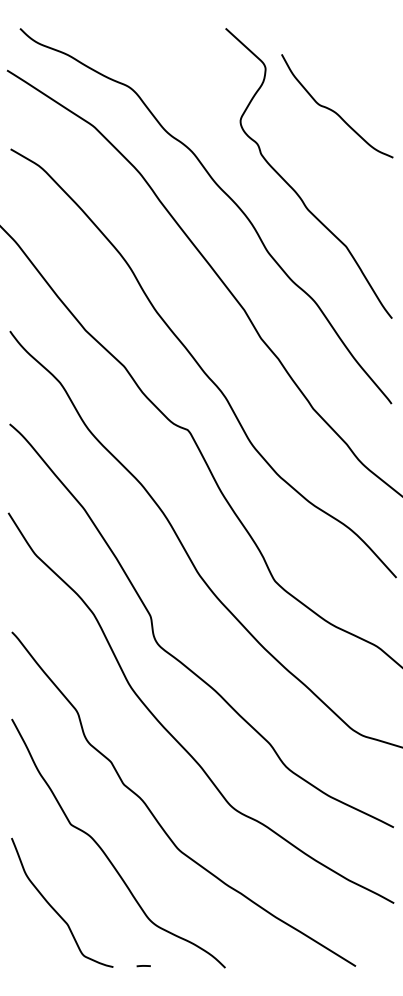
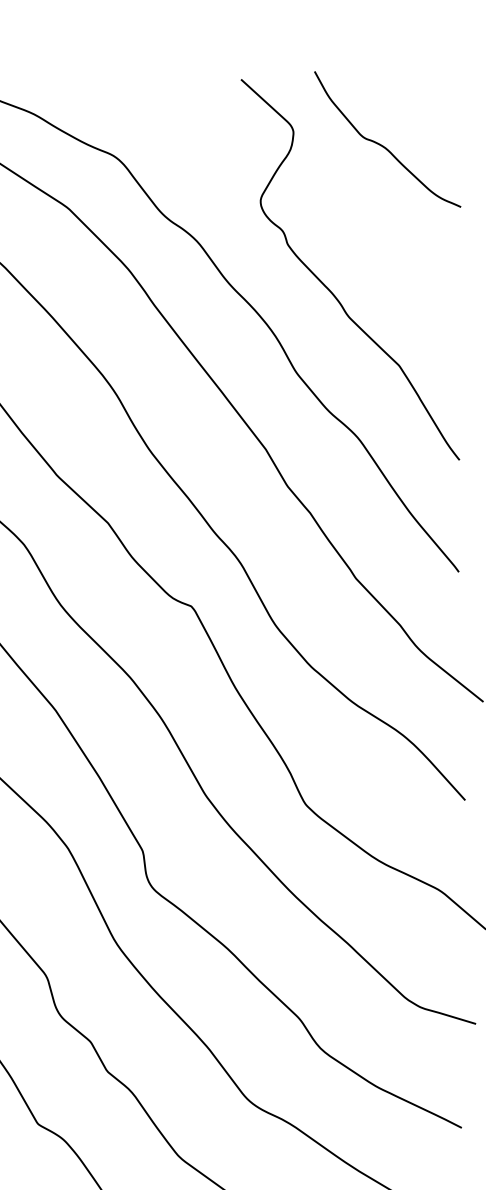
curve: (334, 110) -> (383, 145), moved

